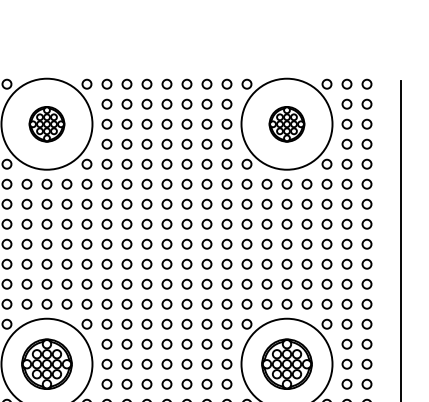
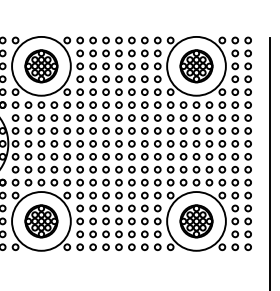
part: (47, 124) -> (41, 66), size x1.43
part: (286, 124) -> (196, 66), size x1.43

